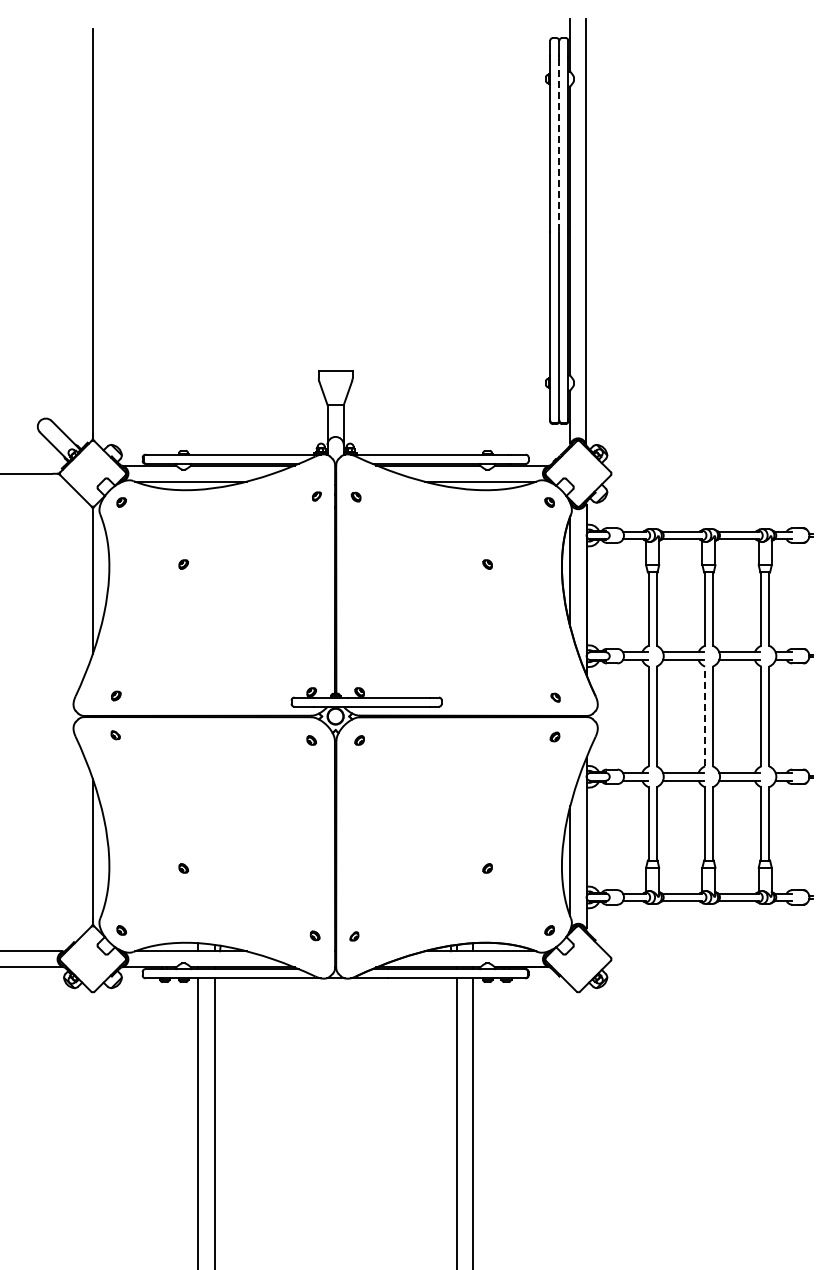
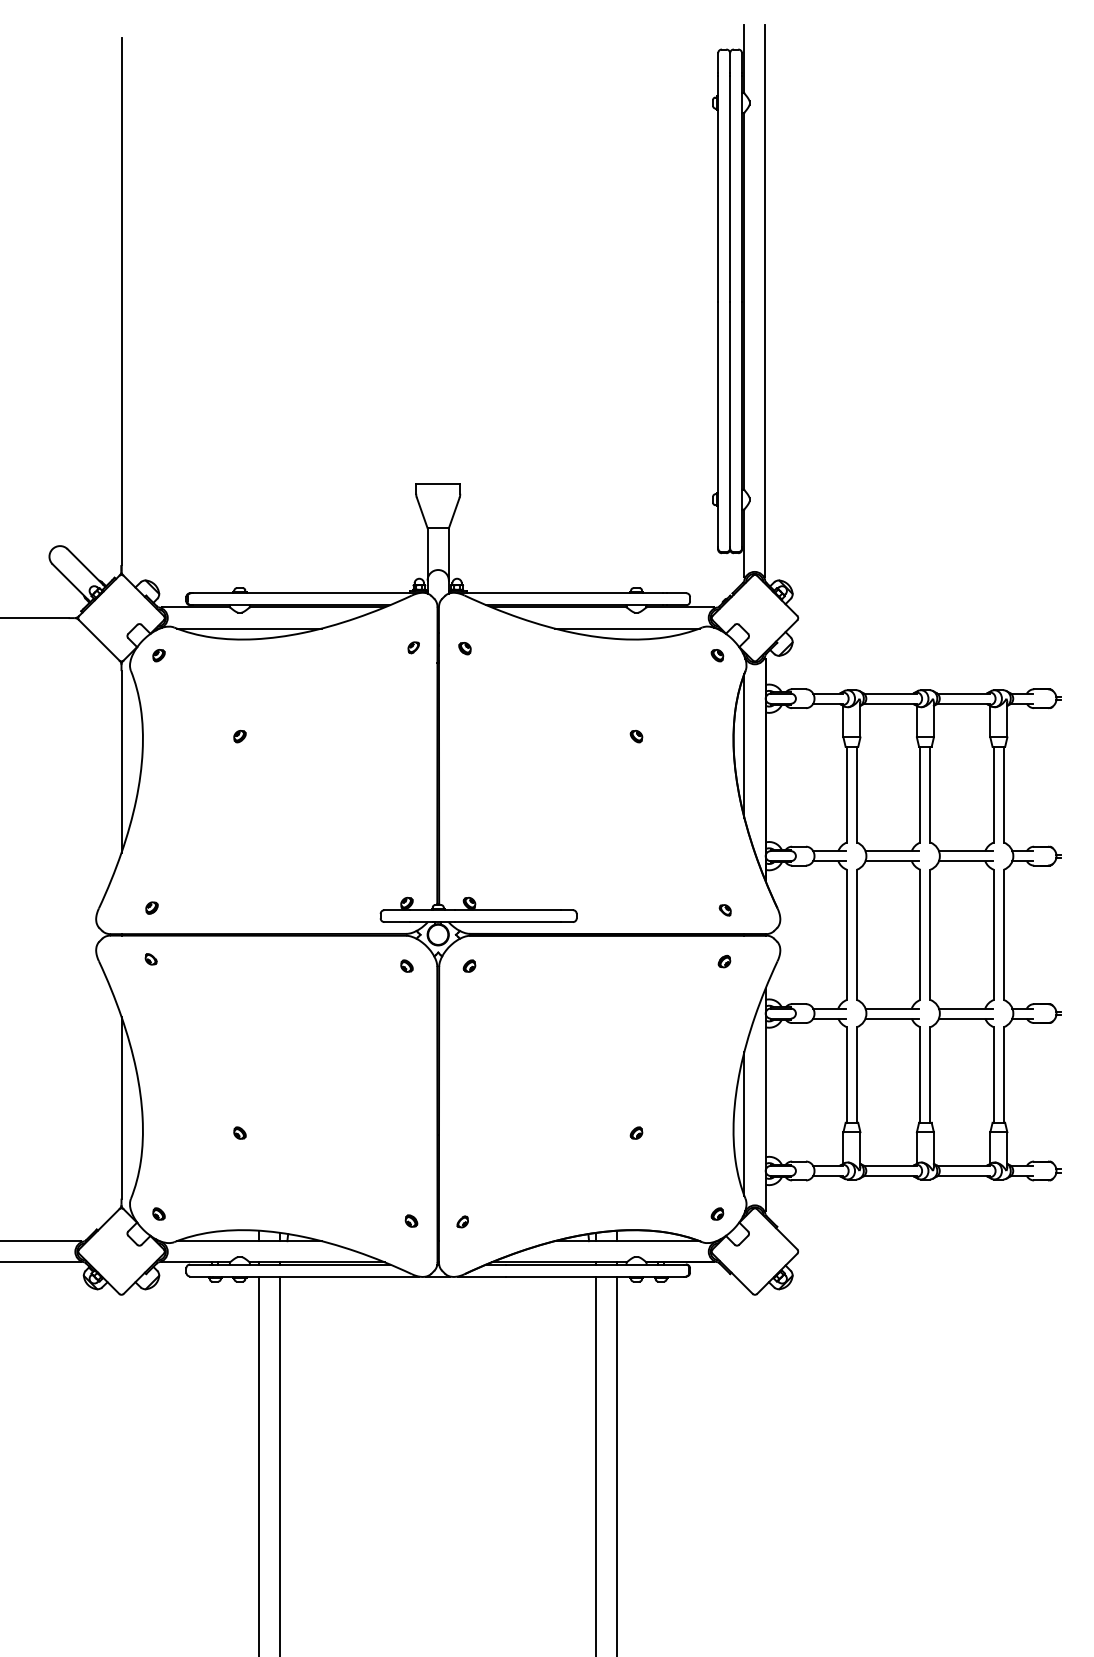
line: (559, 145) -> (730, 189), dashed -> solid
line: (705, 716) -> (920, 934), dashed -> solid

